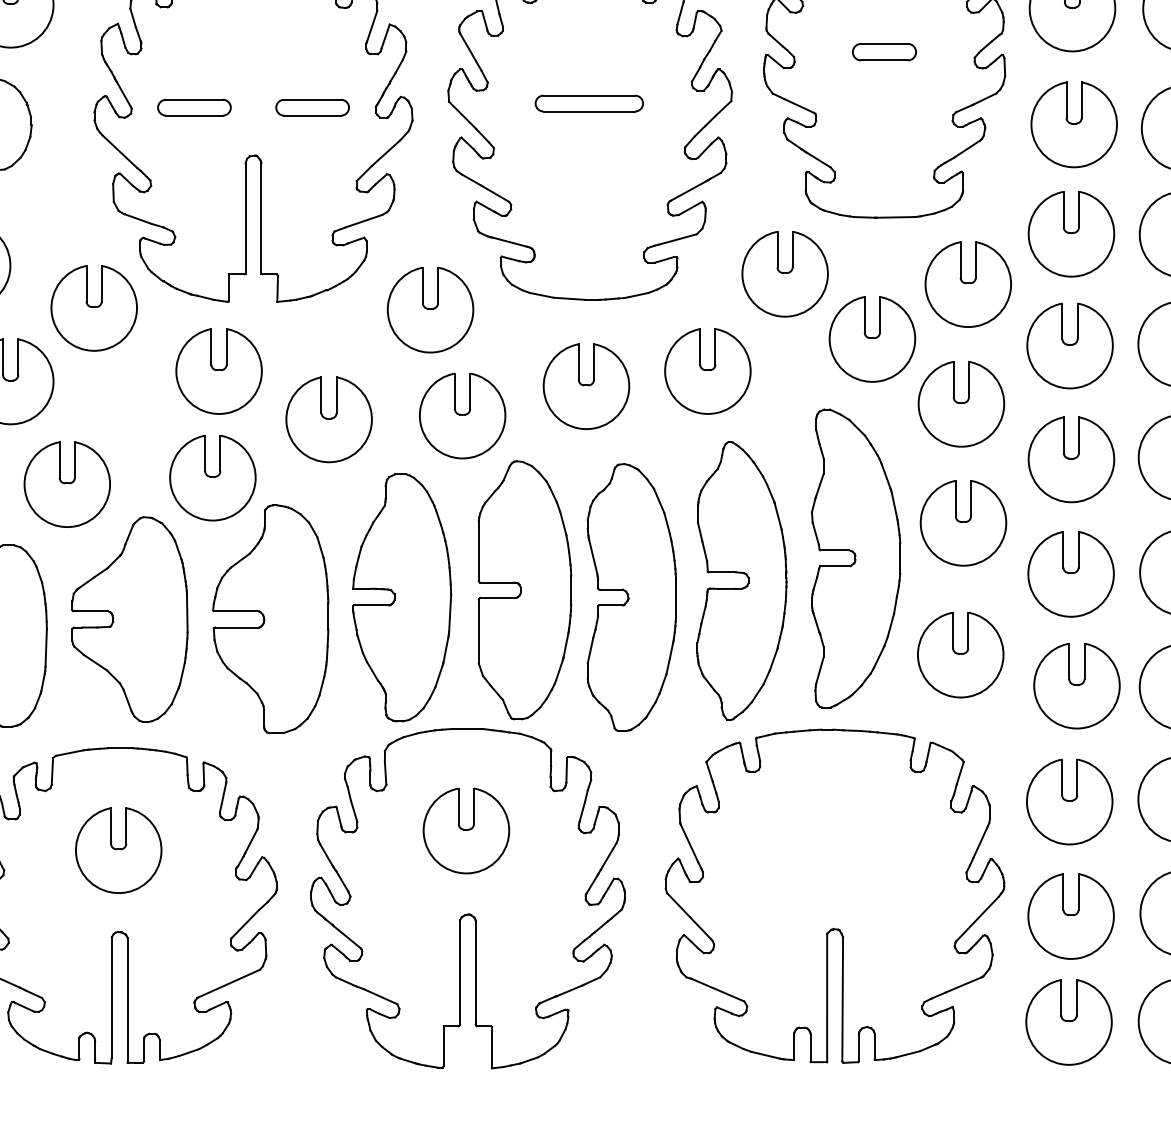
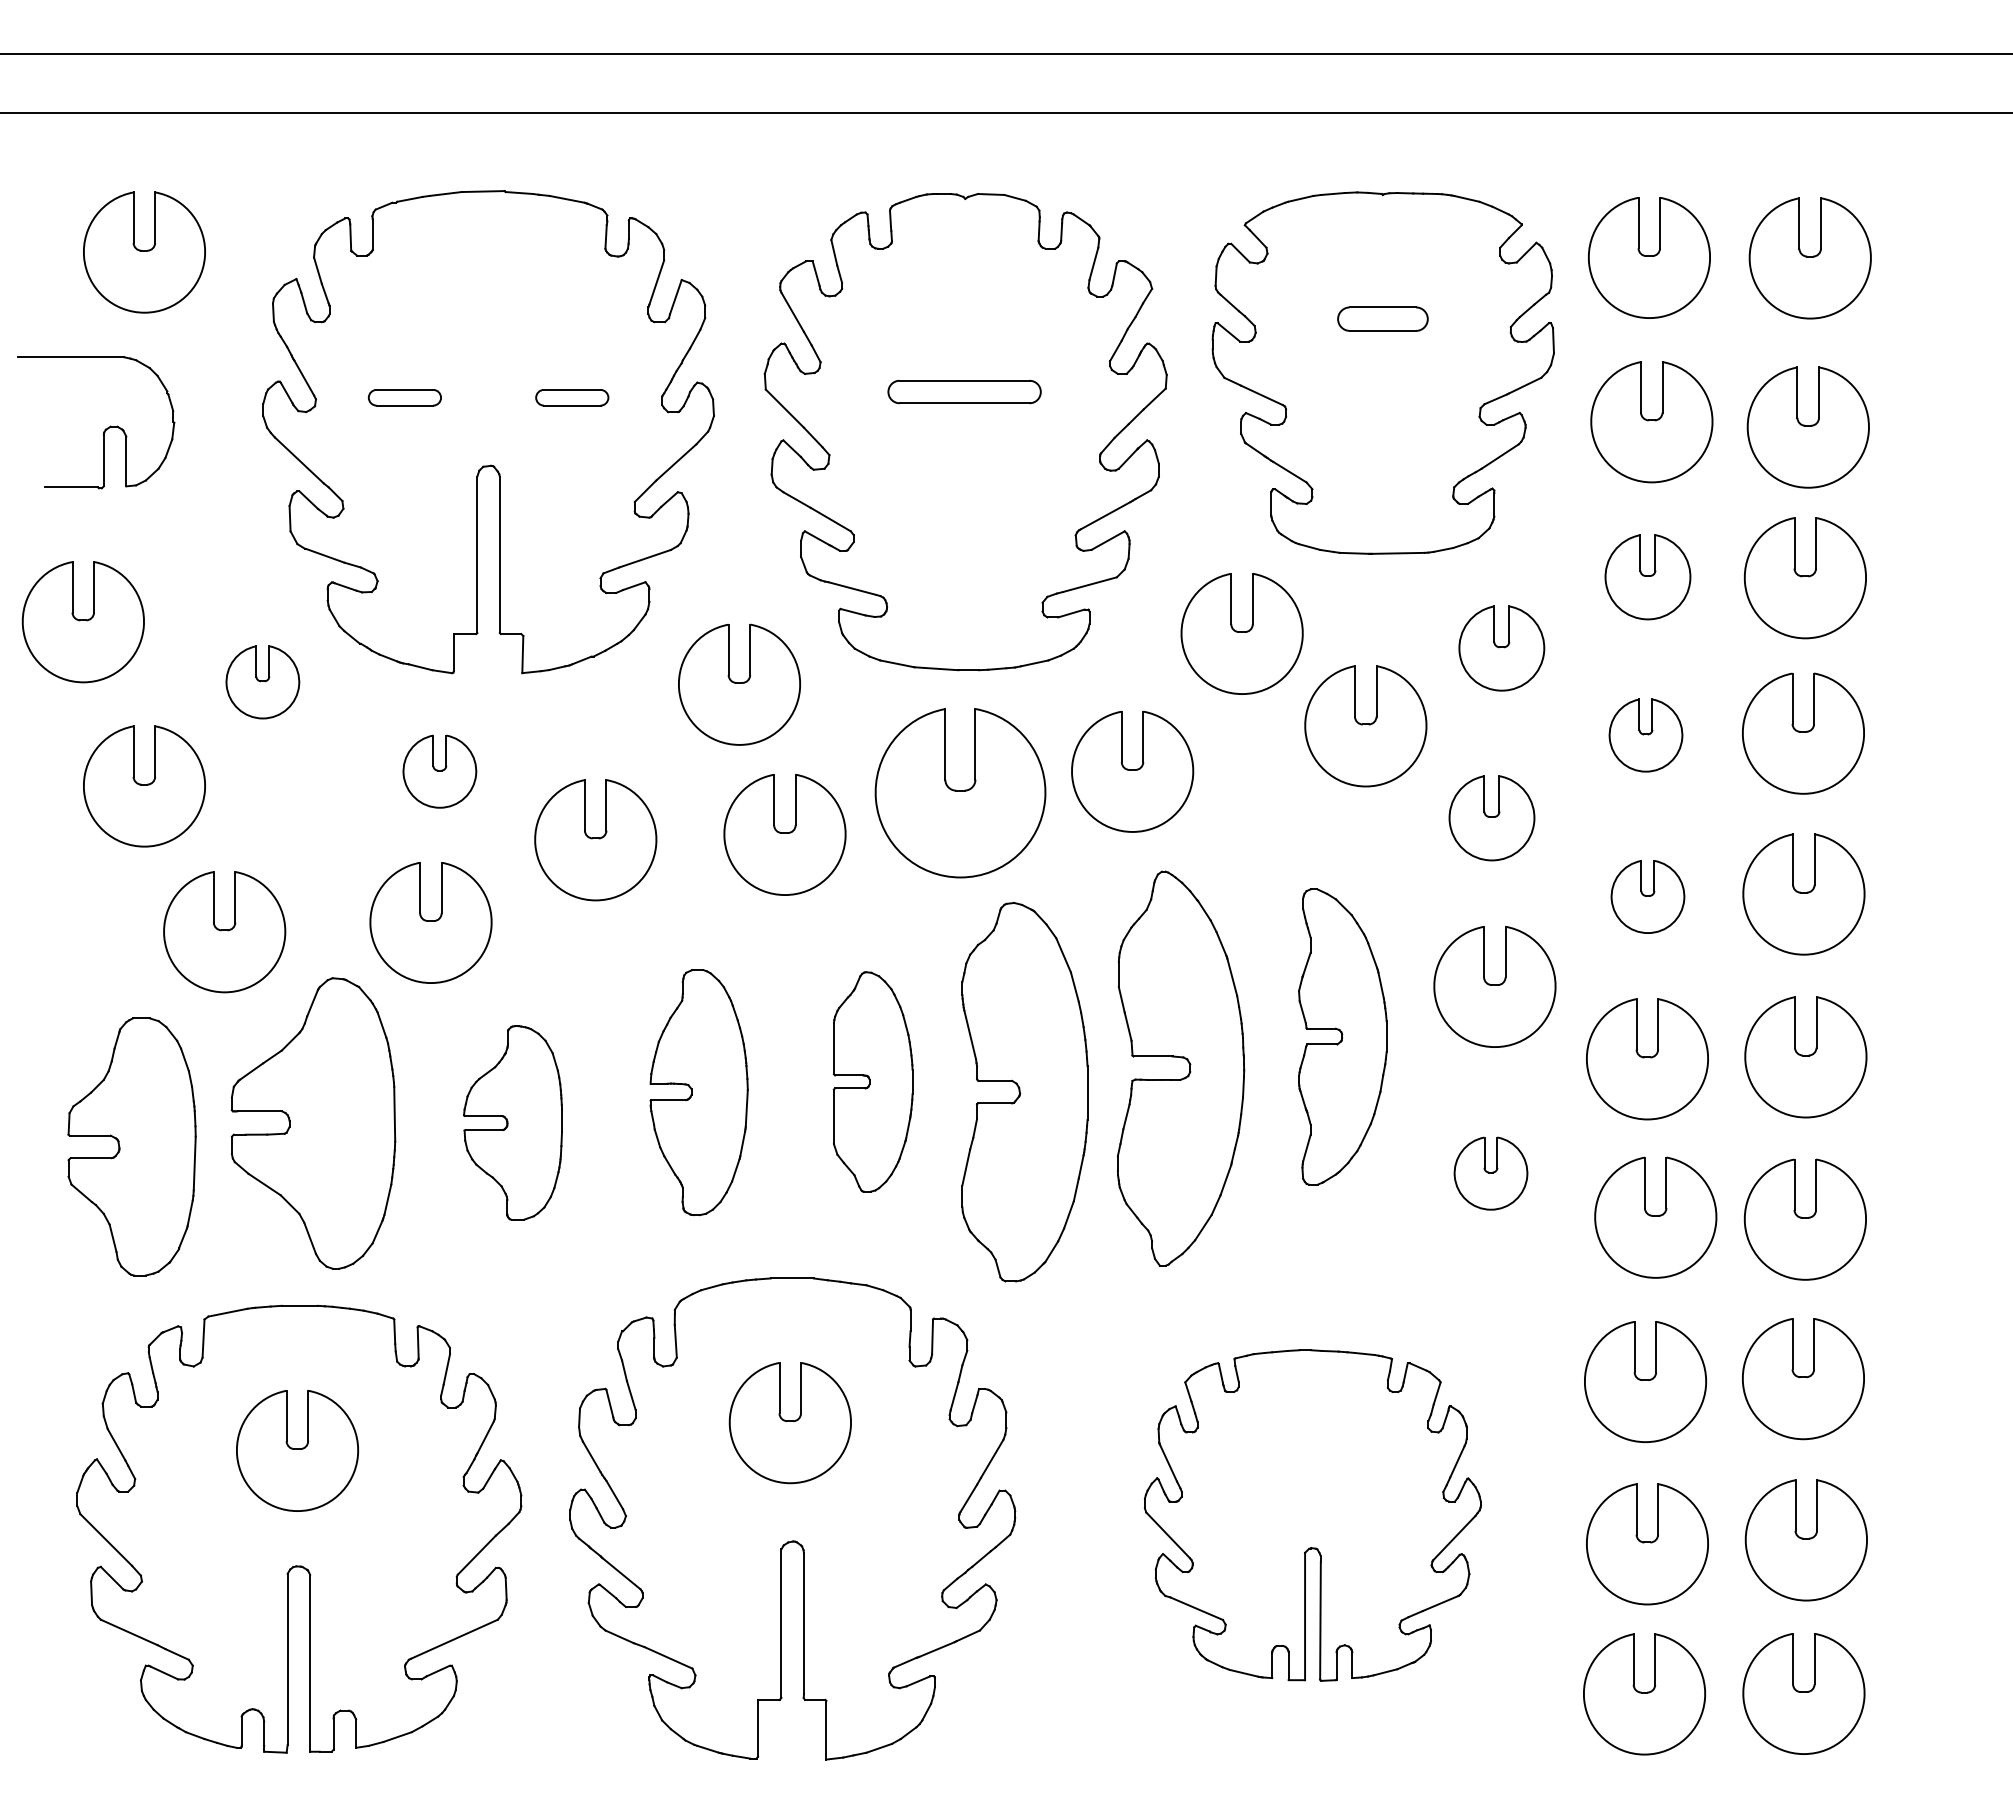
part: (194, 107) -> (404, 397), size x0.7
part: (312, 107) -> (571, 397), size x0.7
part: (1071, 234) -> (1647, 577), size x0.7
part: (968, 284) -> (1501, 648), size x0.7
part: (94, 308) -> (262, 682), size x0.6
part: (1069, 345) -> (1645, 735), size x0.6
part: (218, 371) -> (439, 771), size x0.6
part: (586, 386) -> (960, 793), size x1.4
part: (961, 404) -> (1491, 818), size x0.7
part: (1071, 459) -> (1647, 896), size x0.6
part: (855, 558) -> (1342, 1036), size x0.7
part: (524, 590) -> (872, 1081), size x0.6
part: (401, 597) -> (698, 1092), size x0.7
part: (270, 618) -> (512, 1122), size x0.6
part: (960, 654) -> (1490, 1173), size x0.6
part: (834, 896) -> (1312, 1515), size x0.7

